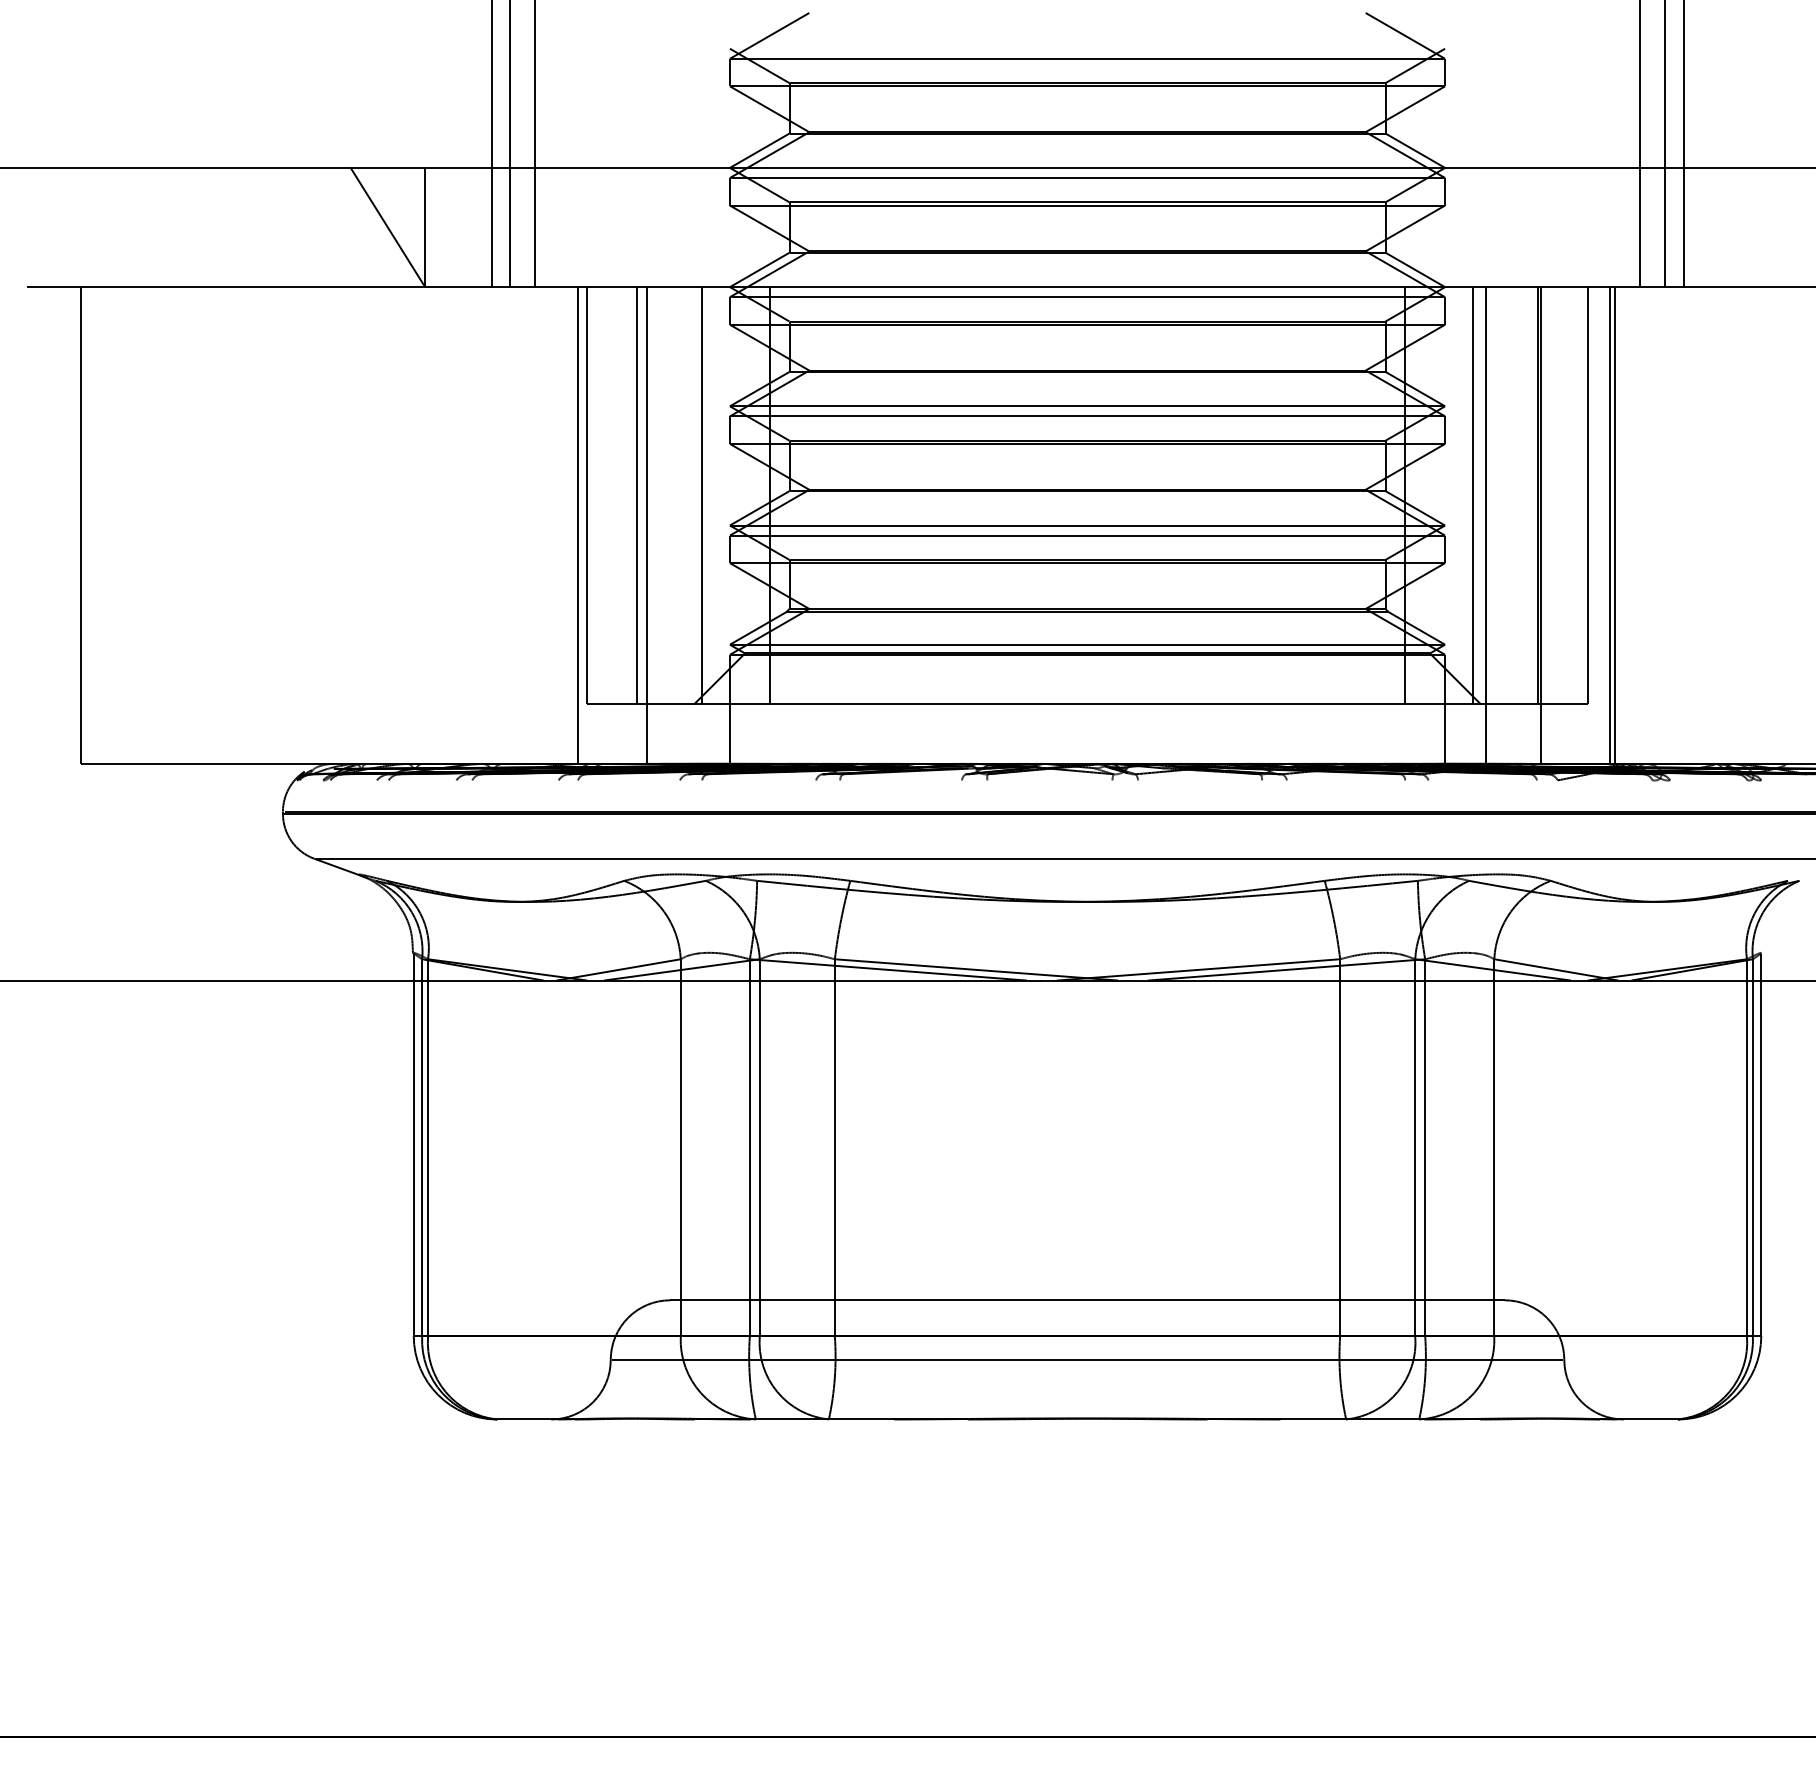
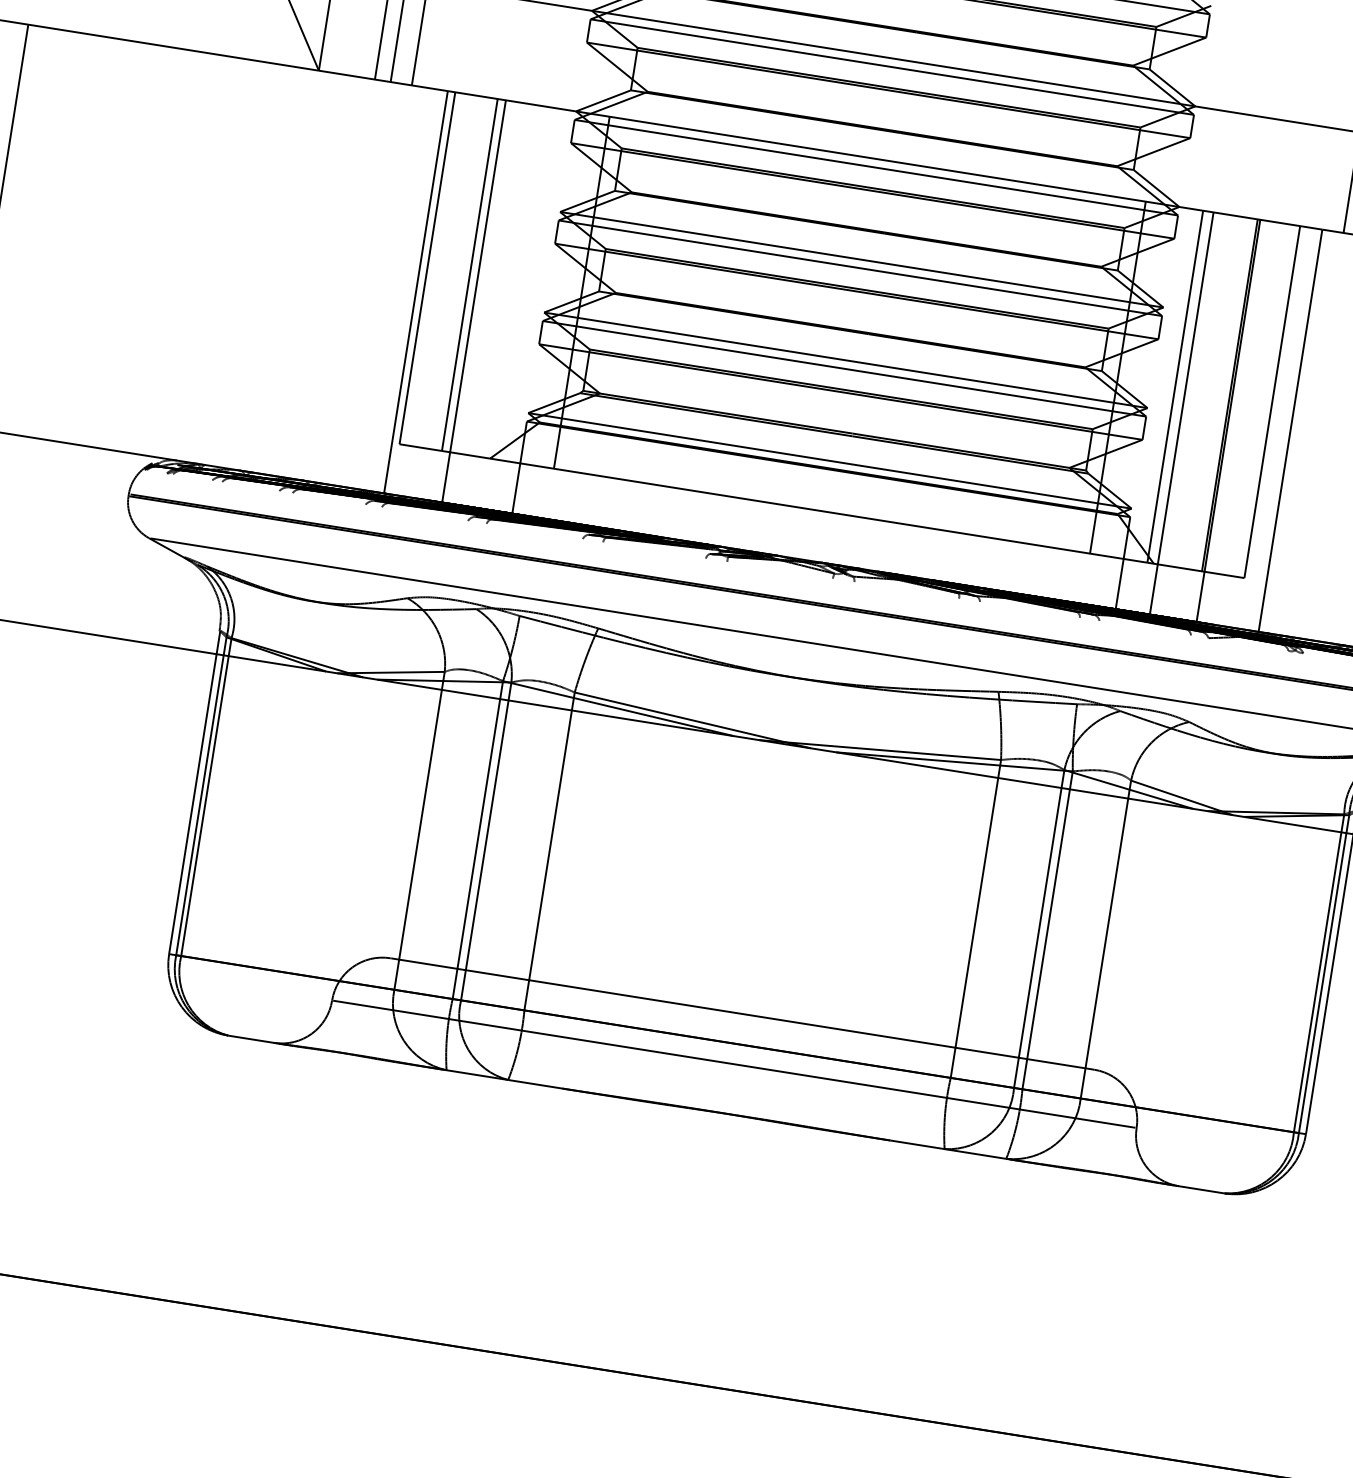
line: (701, 495) -> (524, 283), removed
line: (1609, 525) -> (1286, 430), removed

